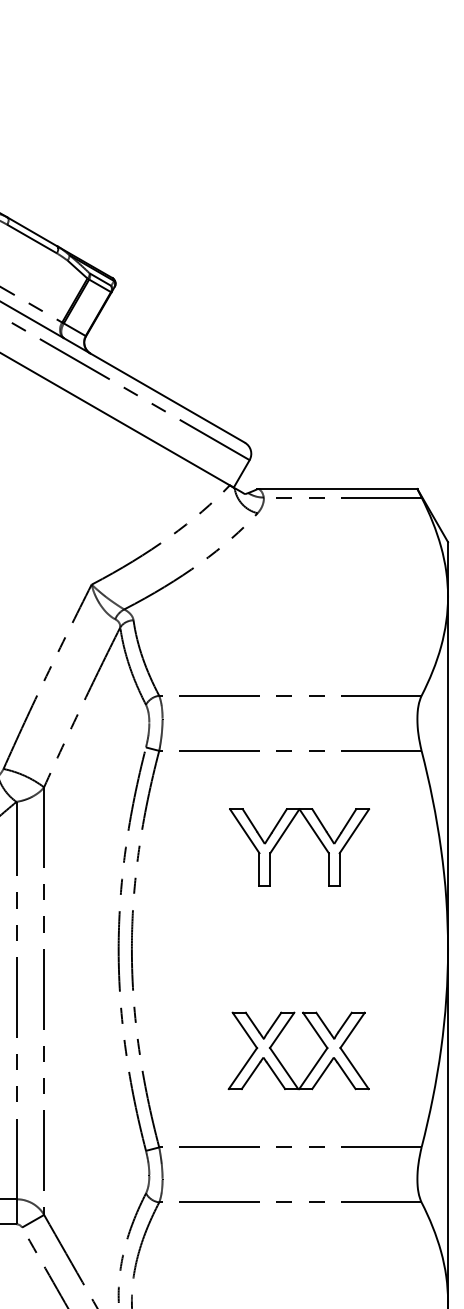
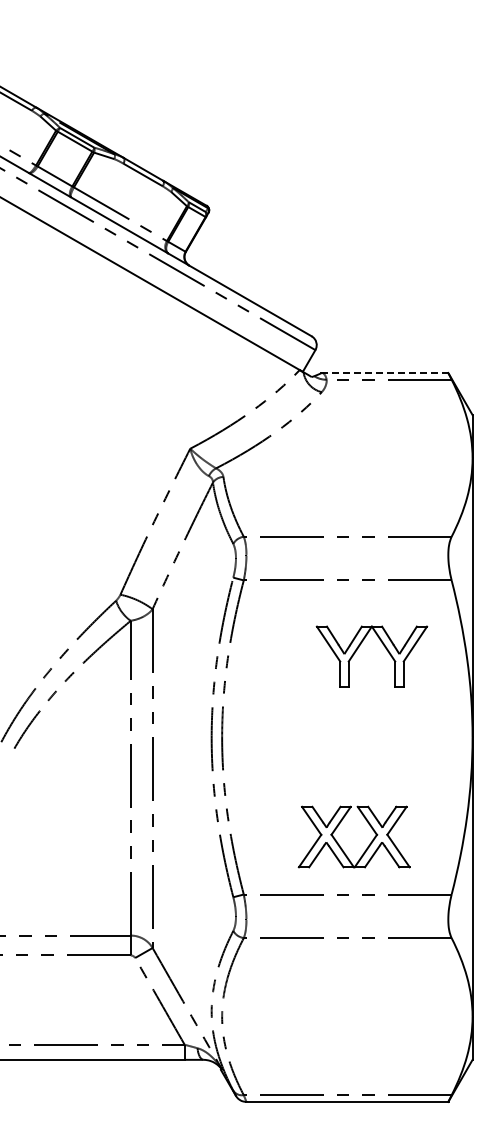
line: (338, 488) -> (385, 372), solid -> dashed
part: (283, 835) -> (359, 647), moved
part: (281, 1061) -> (340, 845), moved

